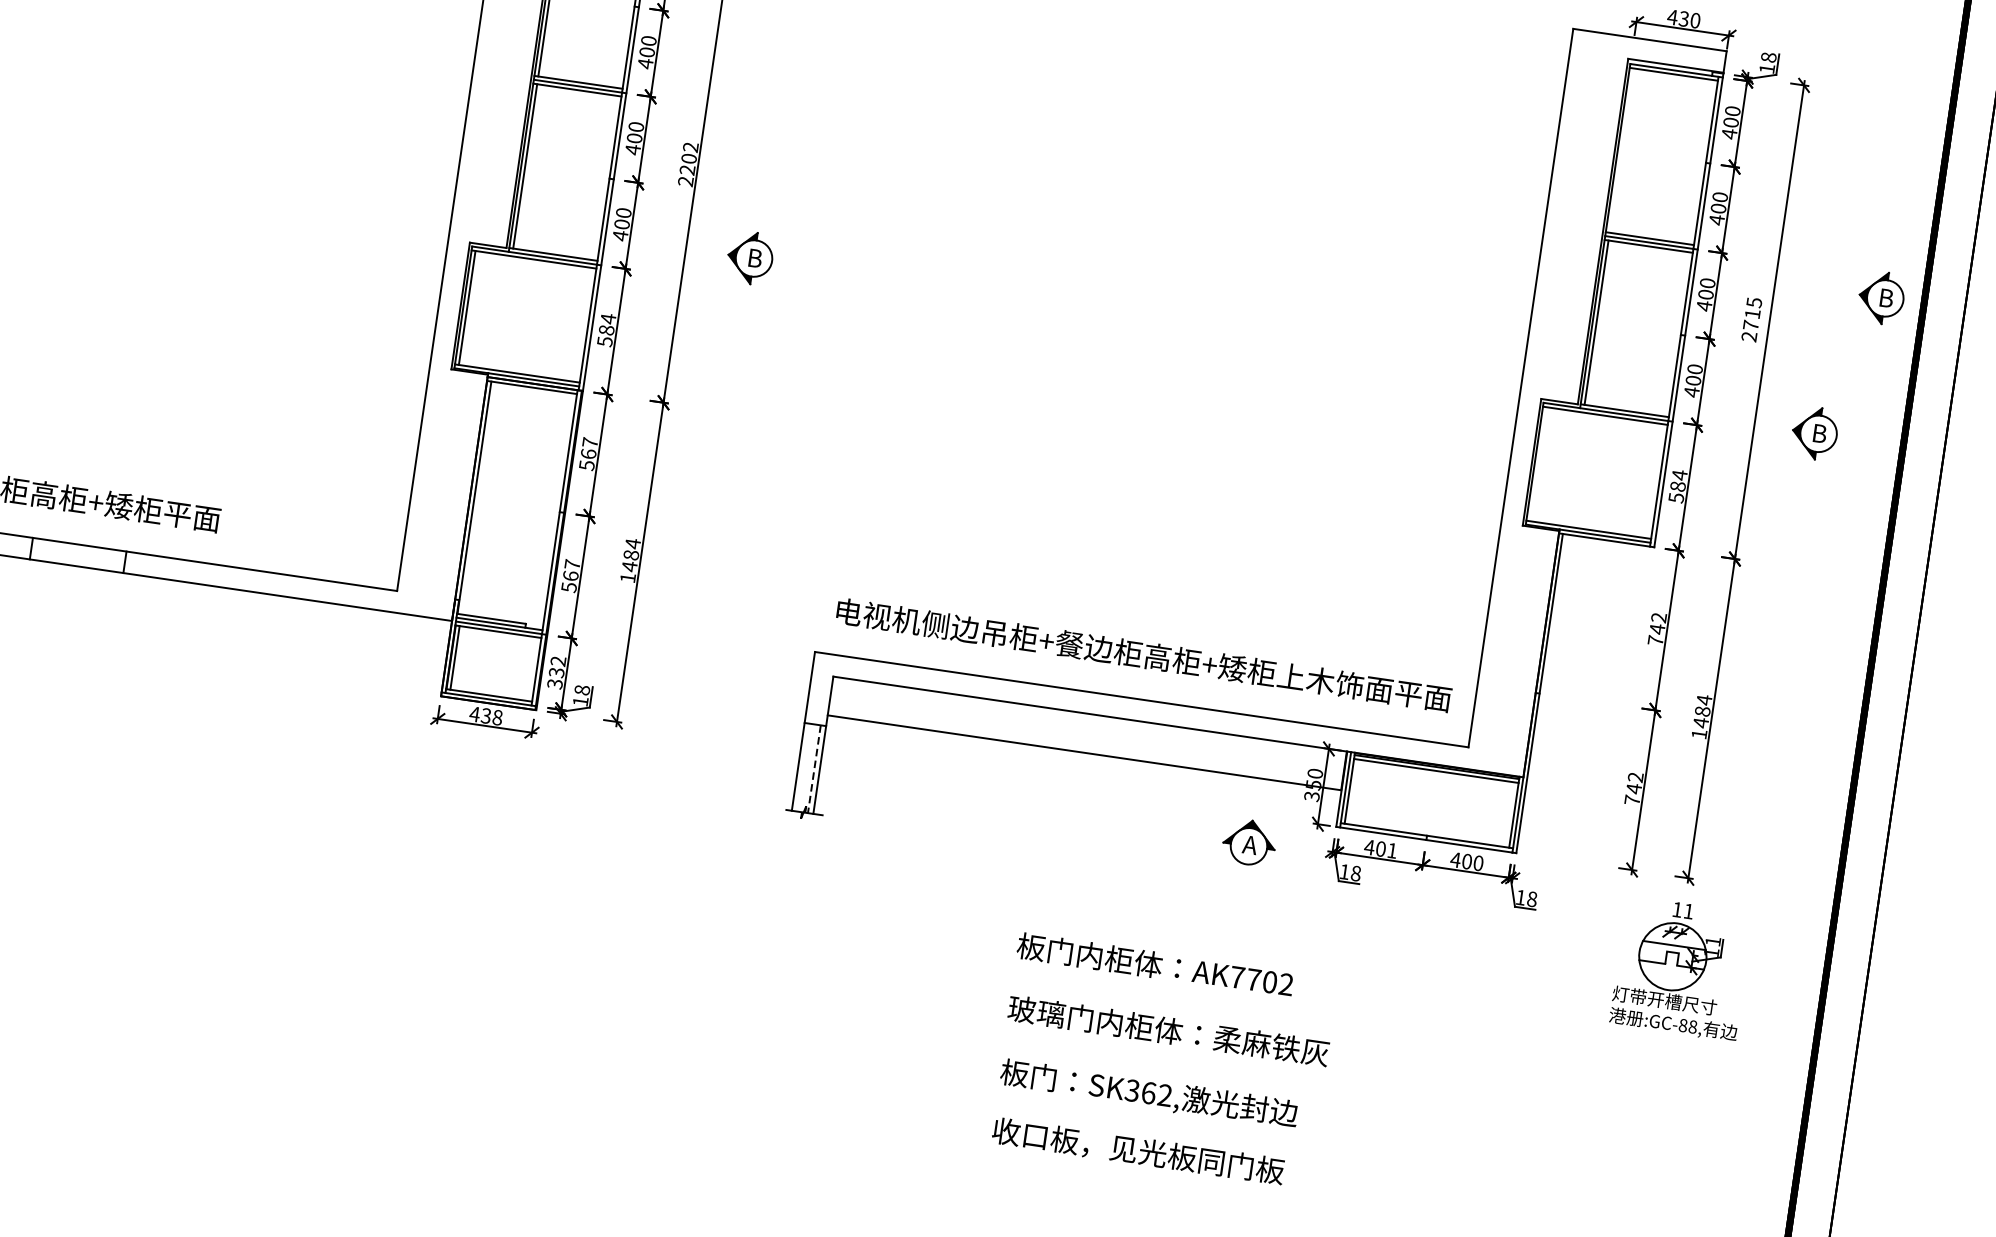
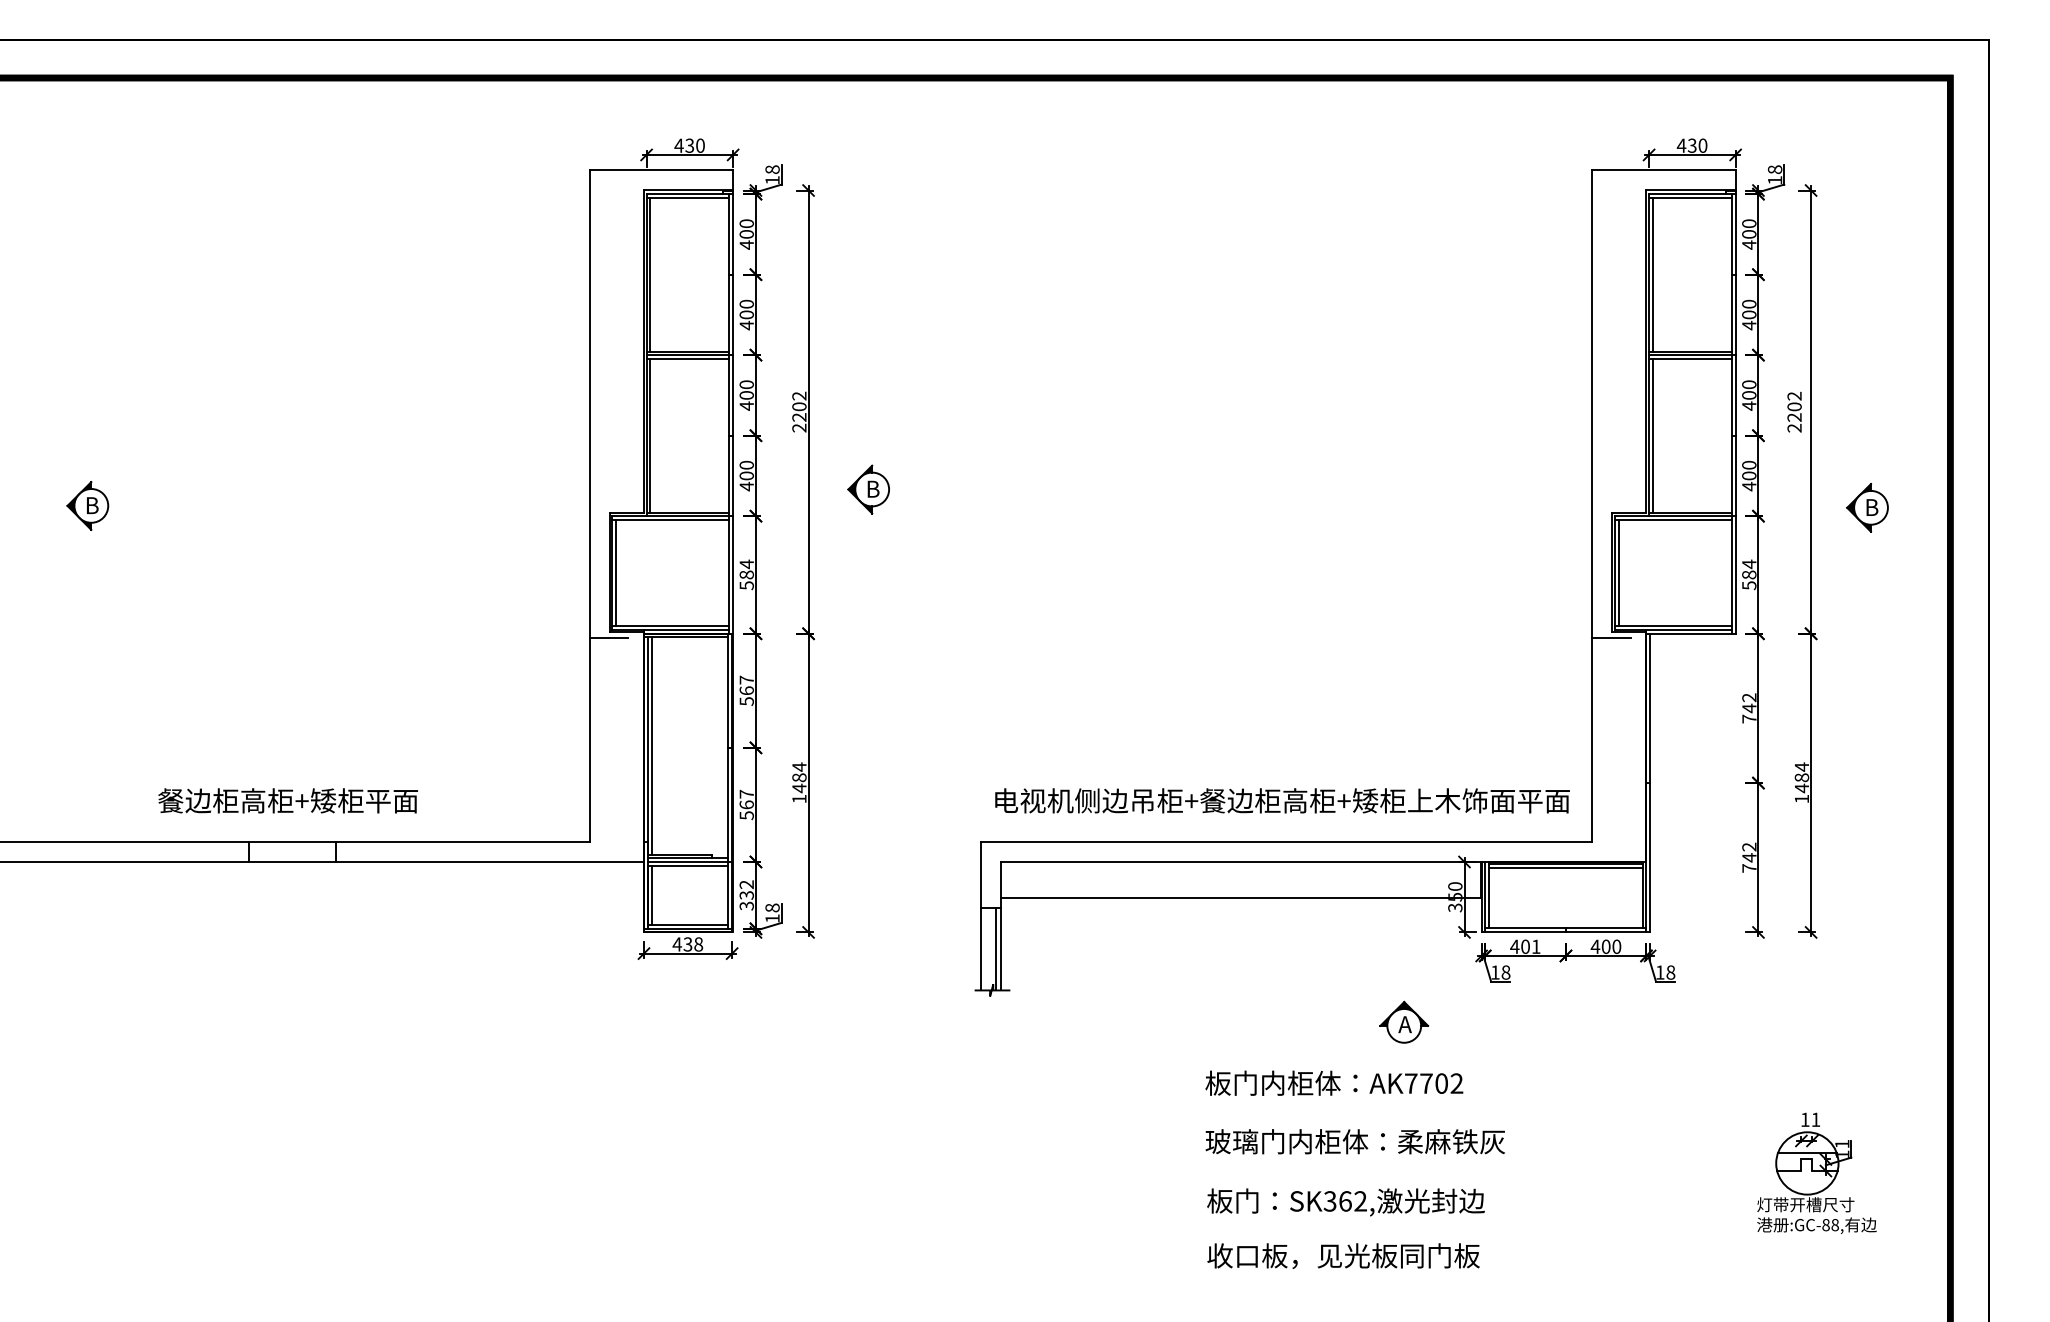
line: (1621, 150) -> (1652, 274), added
part: (1881, 297) -> (1910, 374), removed
text: (1752, 313) -> (1794, 406), 2715 -> 2202
line: (449, 375) -> (608, 637), added
line: (1538, 463) -> (1618, 572), added
line: (478, 497) -> (651, 745), added
line: (1521, 531) -> (1611, 637), added
line: (814, 769) -> (995, 949), dashed -> solid
part: (1249, 841) -> (1404, 1021), moved
part: (1681, 967) -> (1816, 1172), moved

